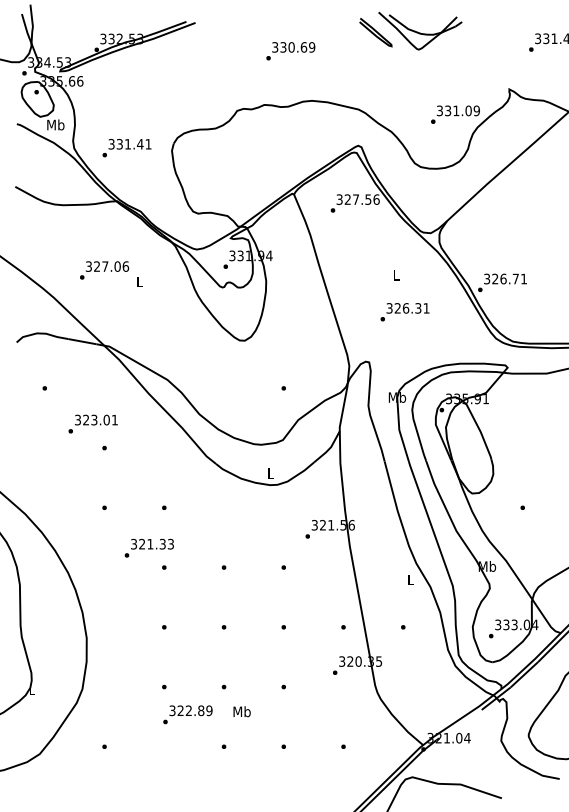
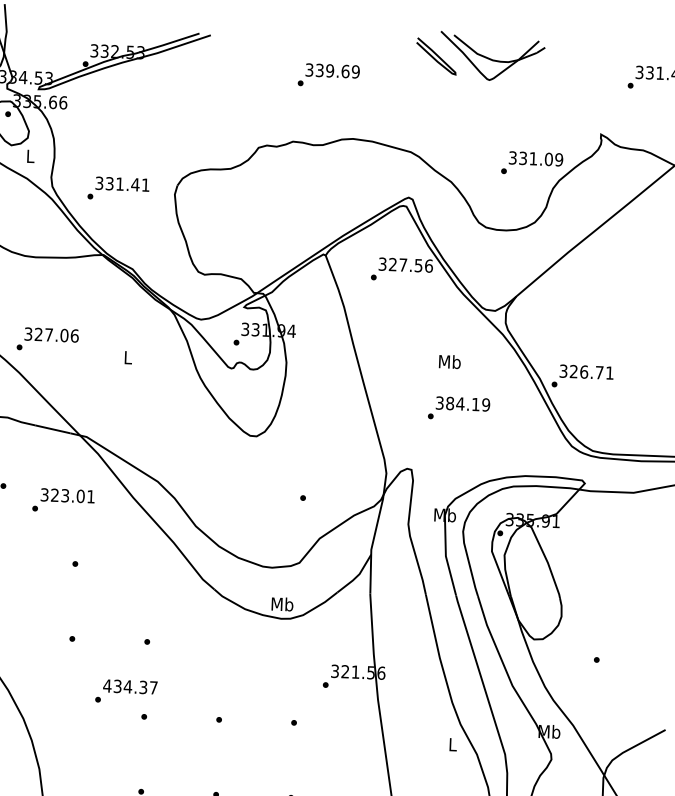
text: (291, 47) -> (329, 71), 330.69 -> 339.69
text: (55, 124) -> (30, 155), Mb -> L
text: (104, 270) -> (47, 339), moved
text: (395, 274) -> (448, 360), L -> Mb
text: (411, 308) -> (467, 404), 326.31 -> 384.19
text: (92, 423) -> (62, 499), moved
text: (270, 473) -> (282, 604), L -> Mb
text: (151, 543) -> (129, 685), 321.33 -> 434.37

